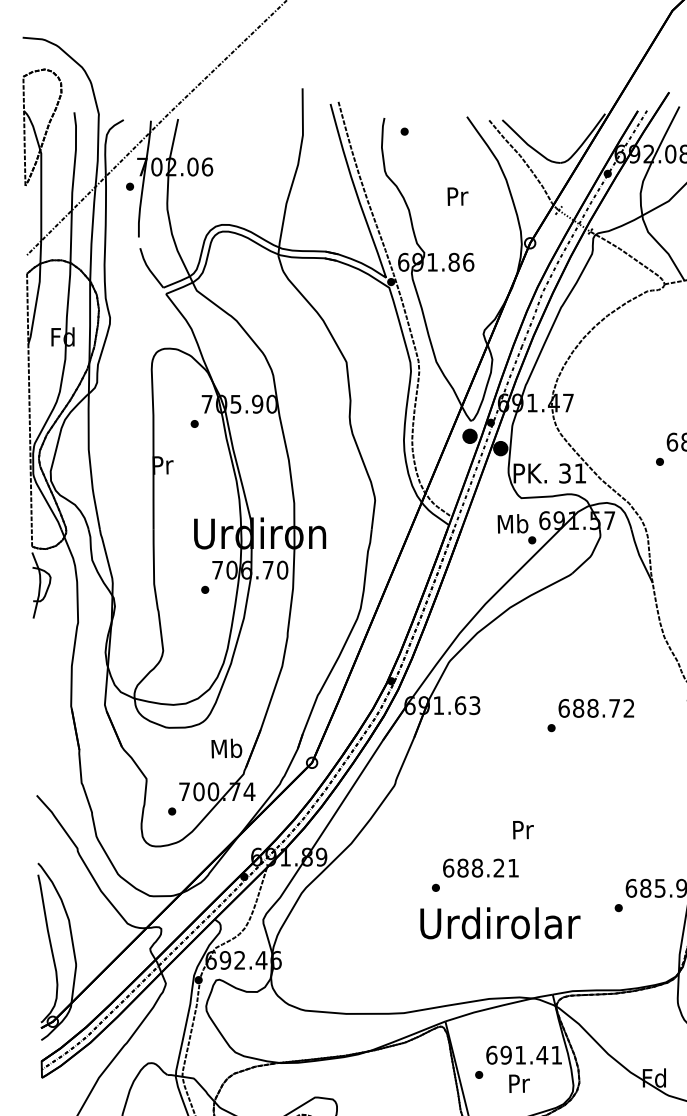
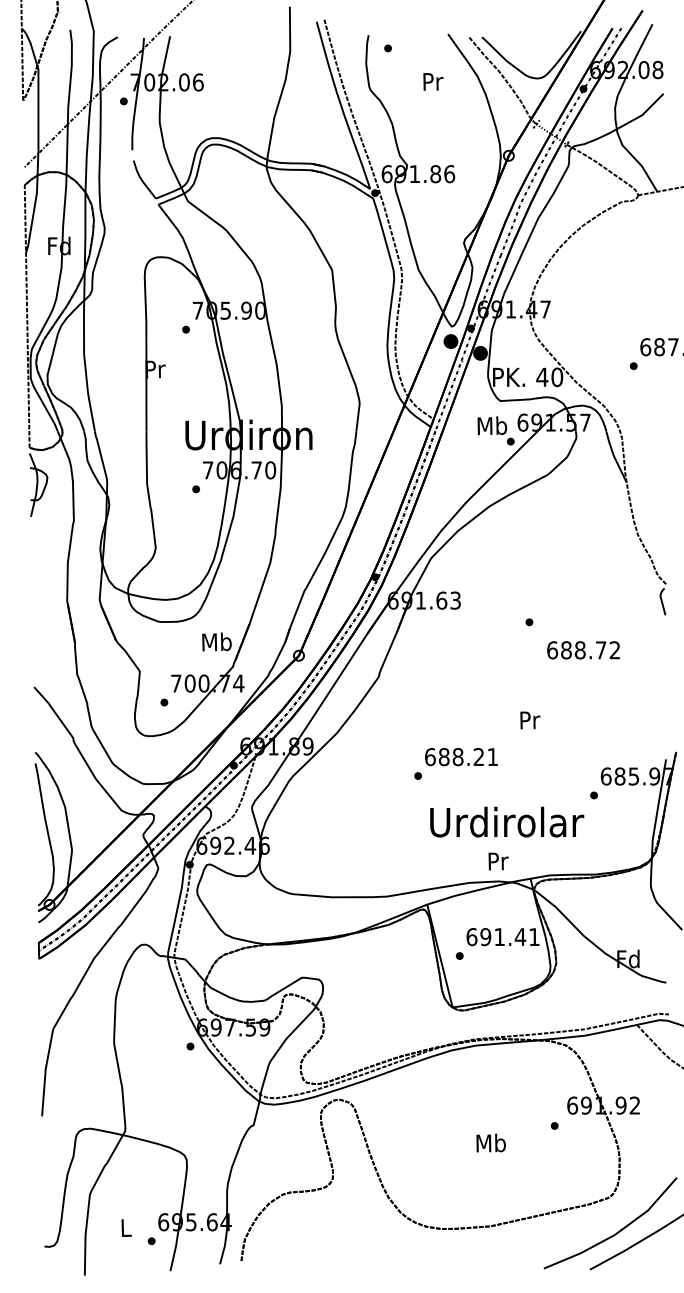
text: (458, 196) -> (433, 81), moved
text: (572, 473) -> (549, 377), 31 -> 40
text: (596, 708) -> (583, 650), moved
text: (523, 830) -> (530, 720), moved
text: (500, 922) -> (507, 821), moved
text: (519, 1083) -> (498, 861), moved

